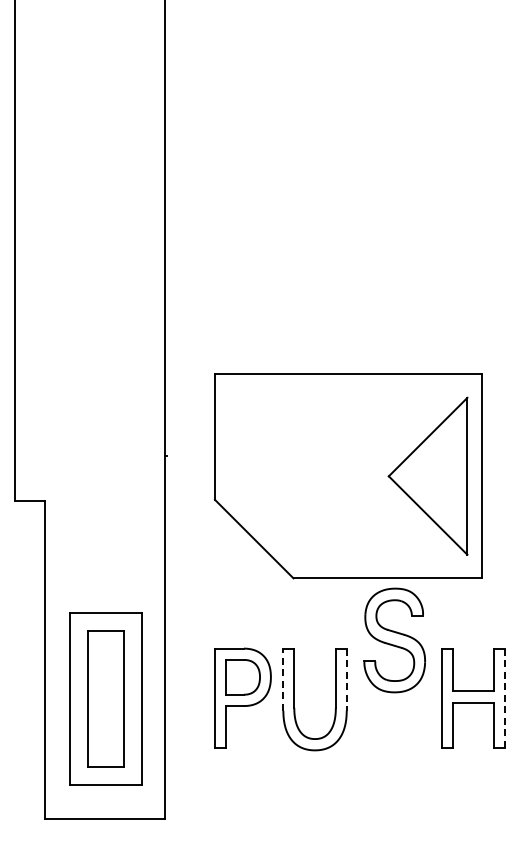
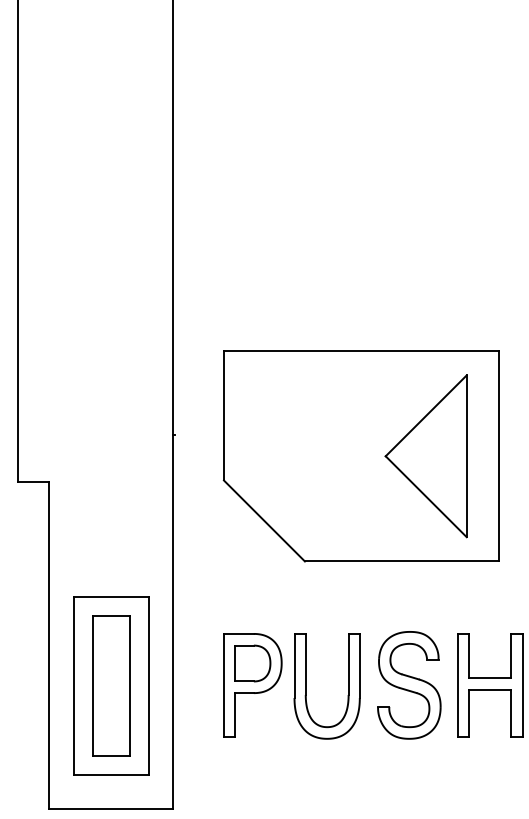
part: (427, 475) -> (425, 455), moved
part: (394, 640) -> (409, 685), moved
line: (283, 679) -> (294, 665), dashed -> solid
line: (346, 680) -> (359, 666), dashed -> solid
line: (504, 698) -> (522, 685), dashed -> solid

